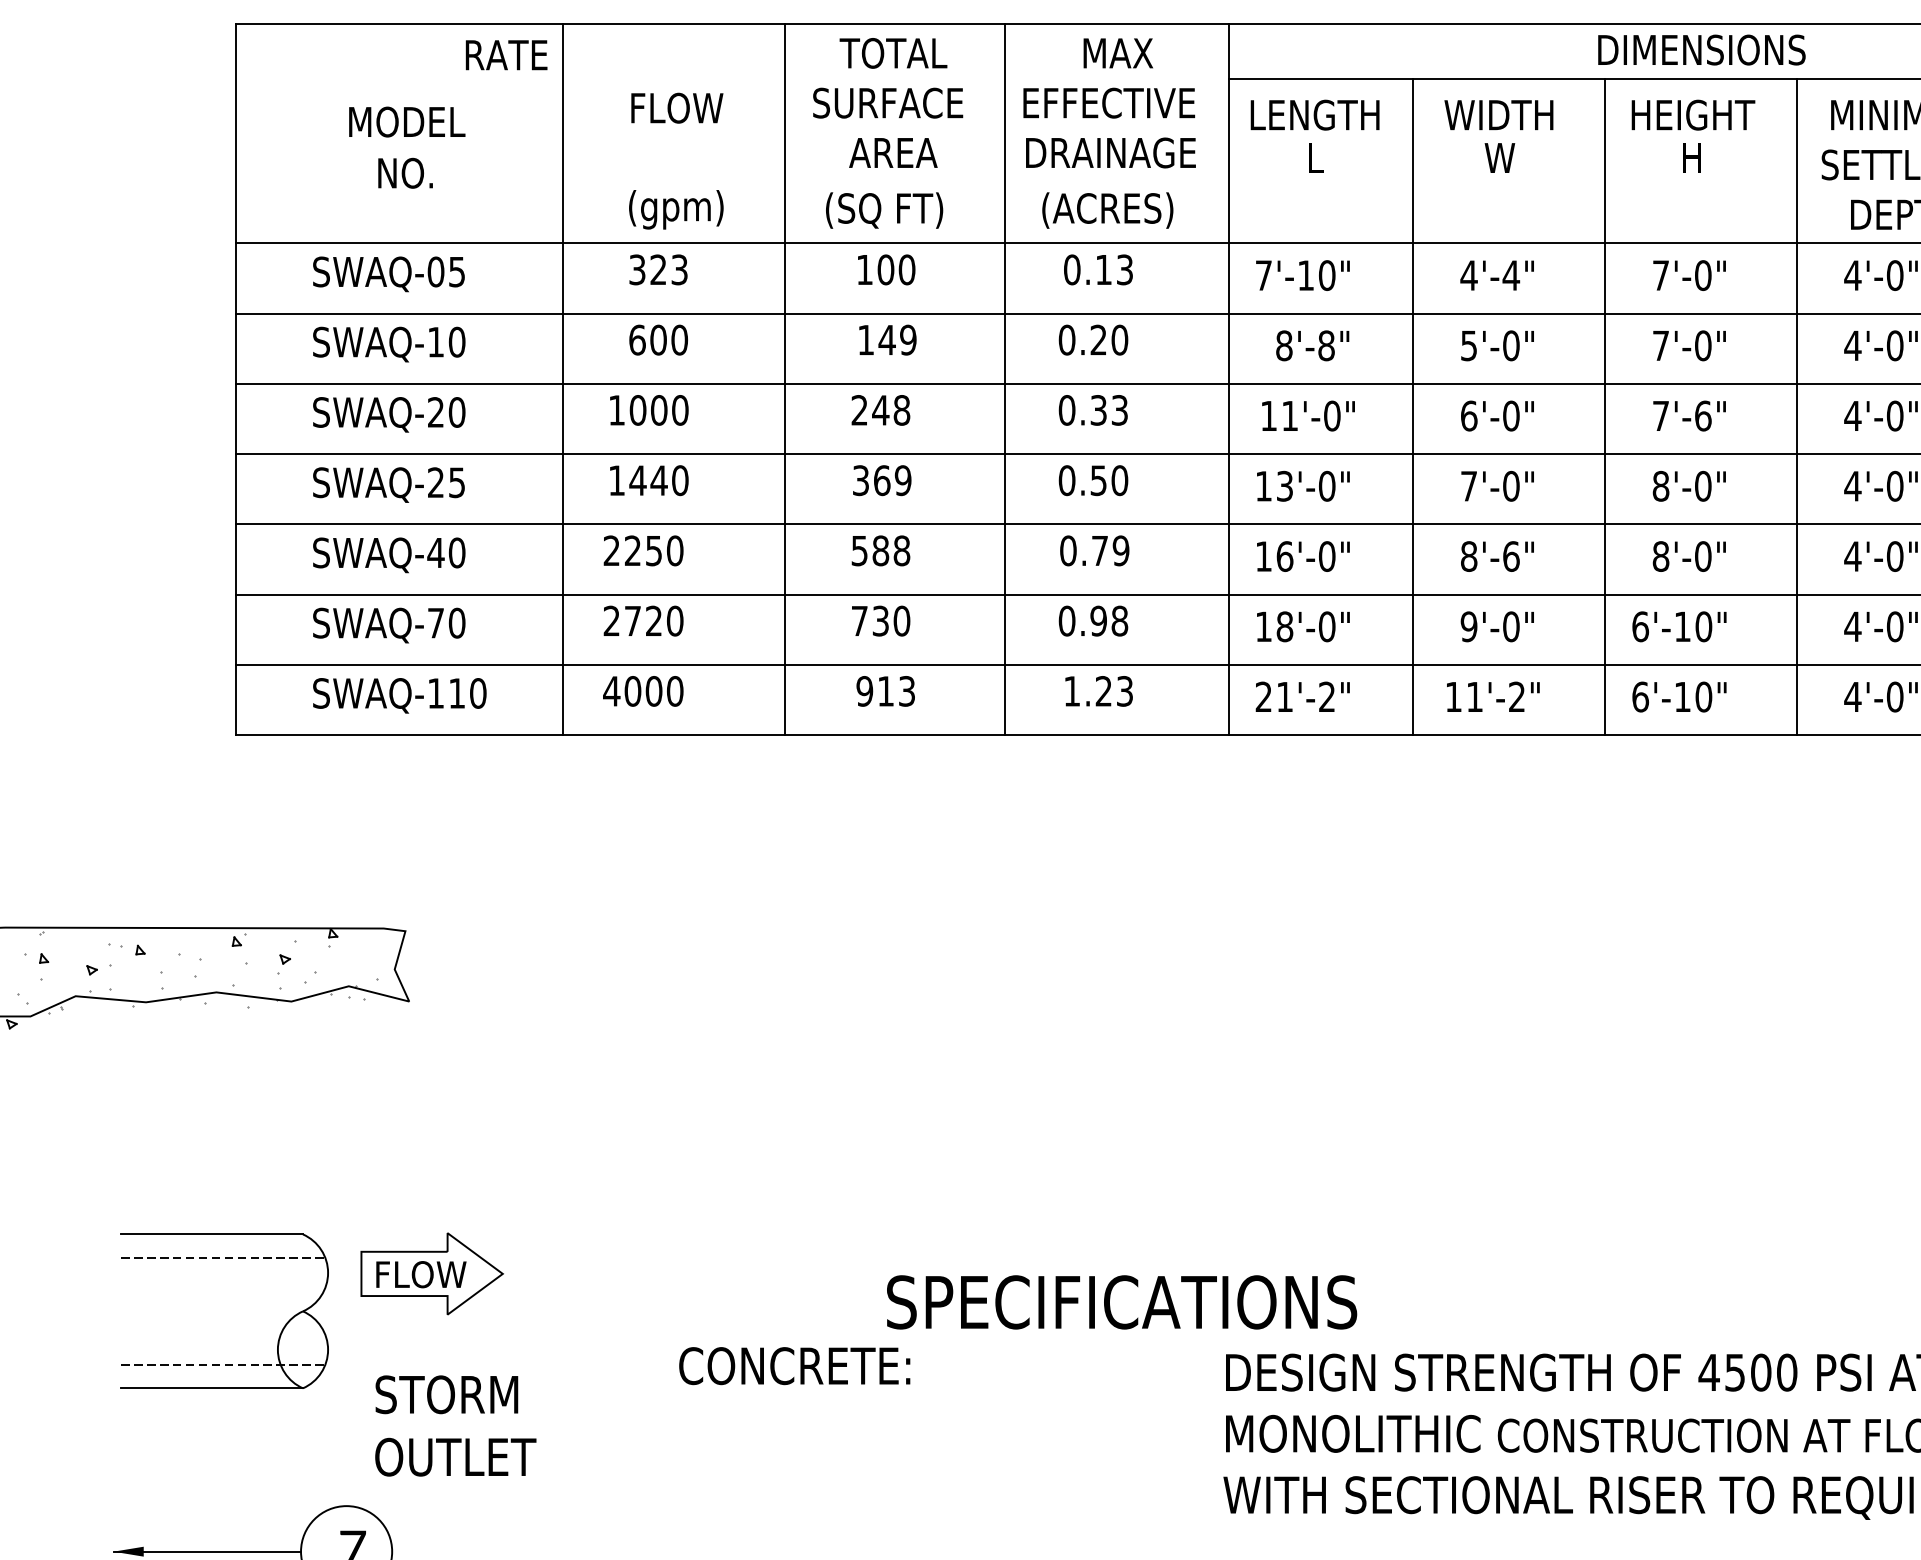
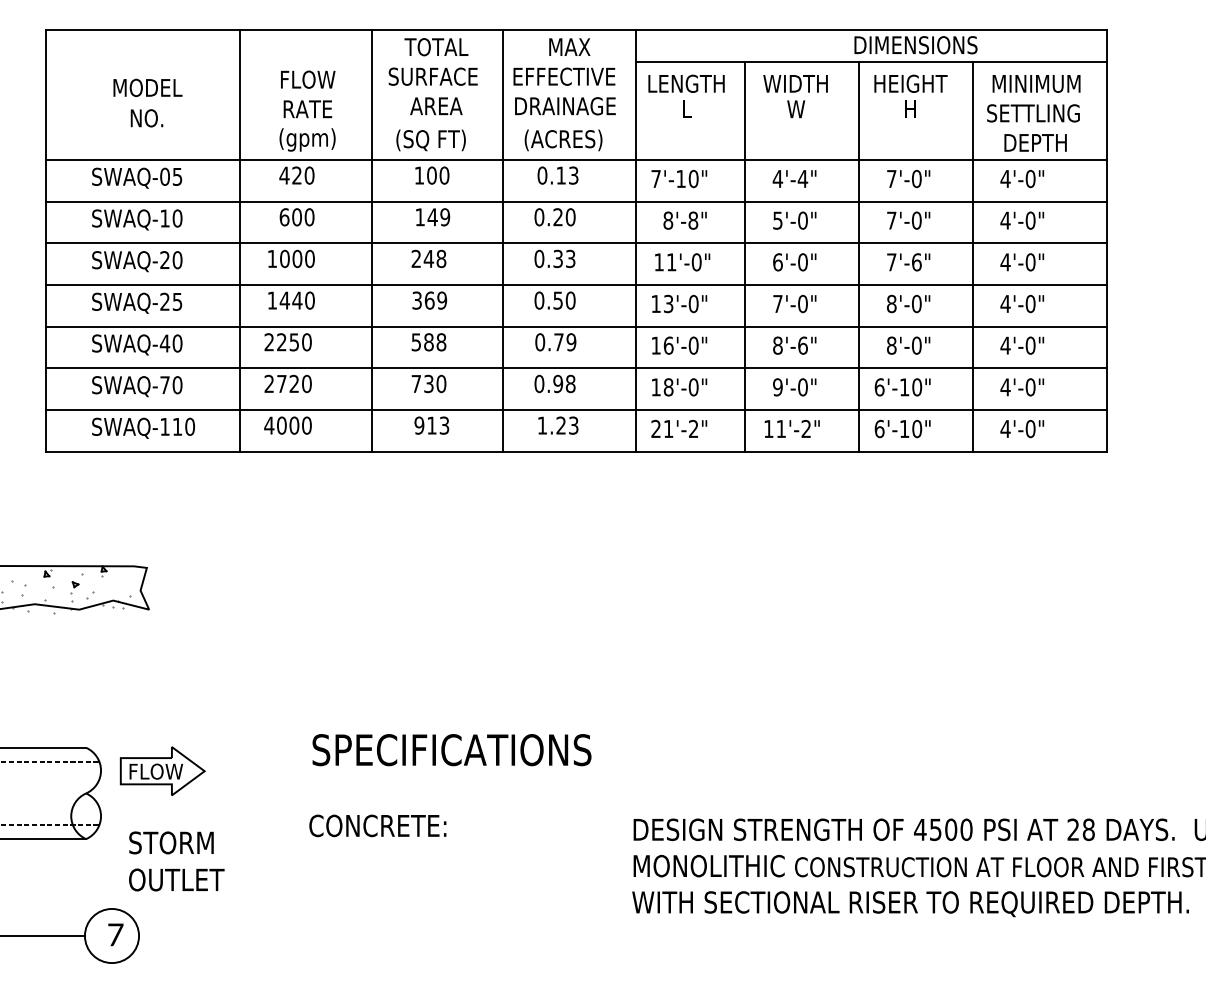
text: (505, 55) -> (307, 109), moved
text: (657, 269) -> (296, 175), 323 -> 420
text: (1121, 1303) -> (451, 750), moved

